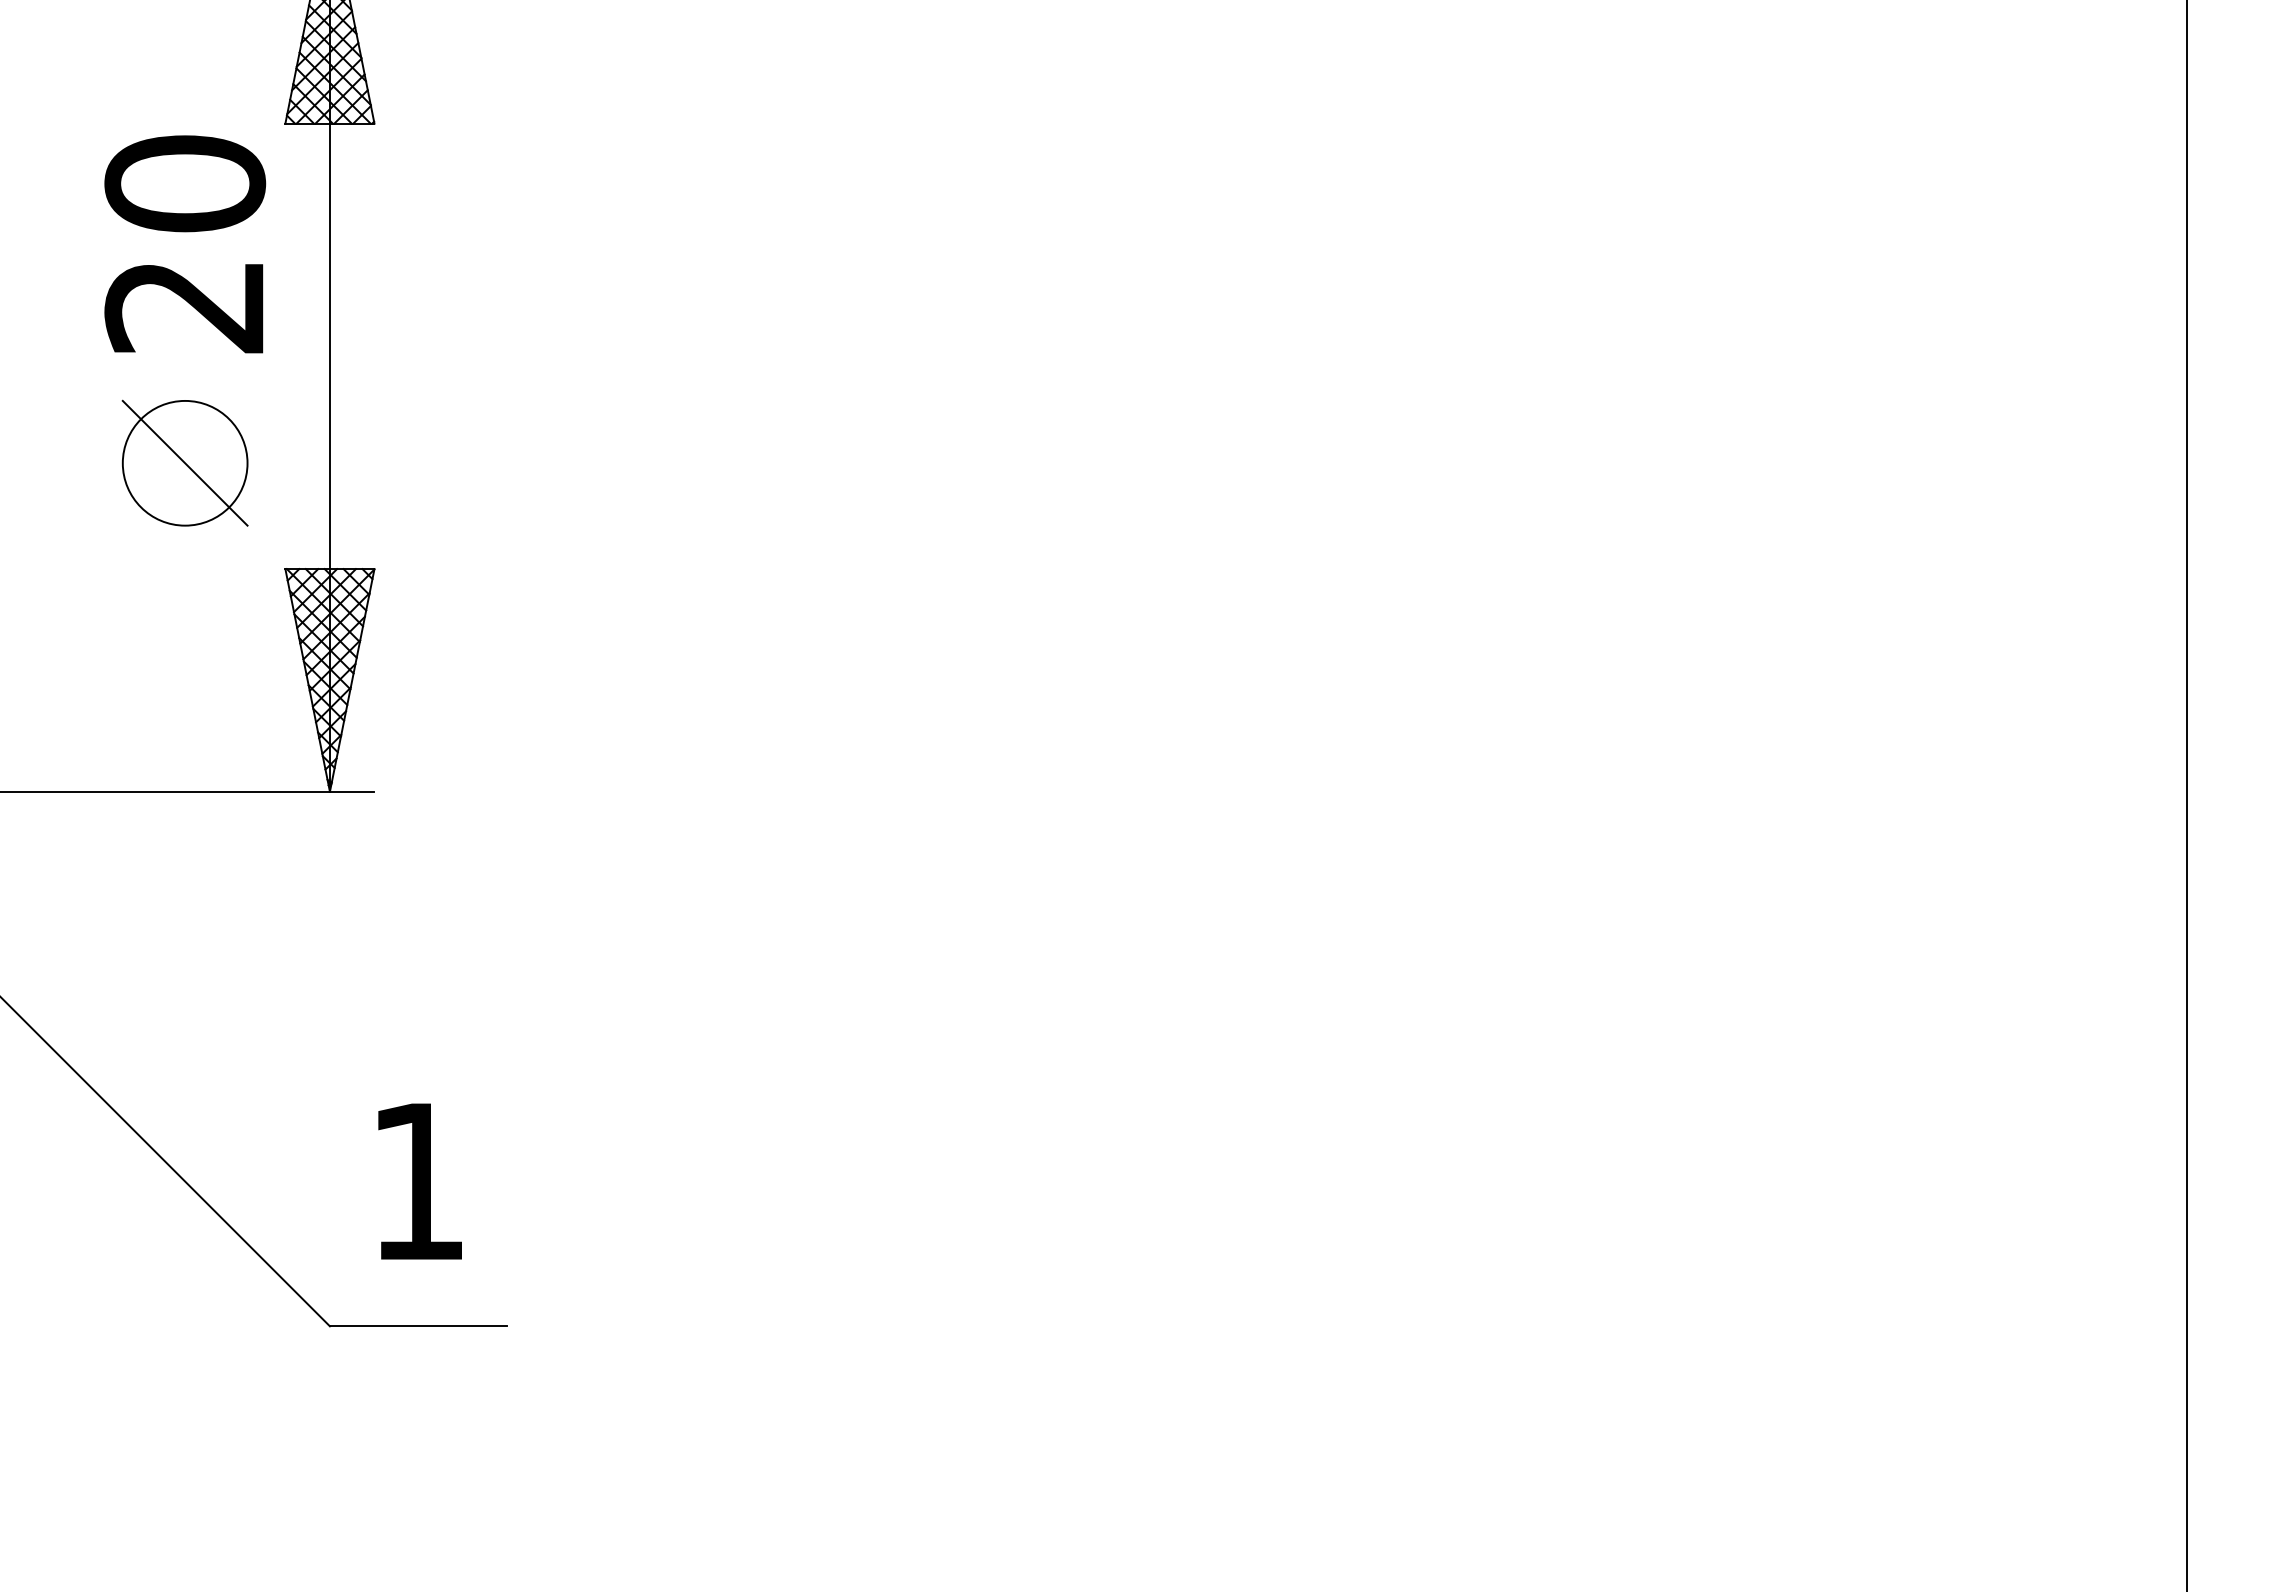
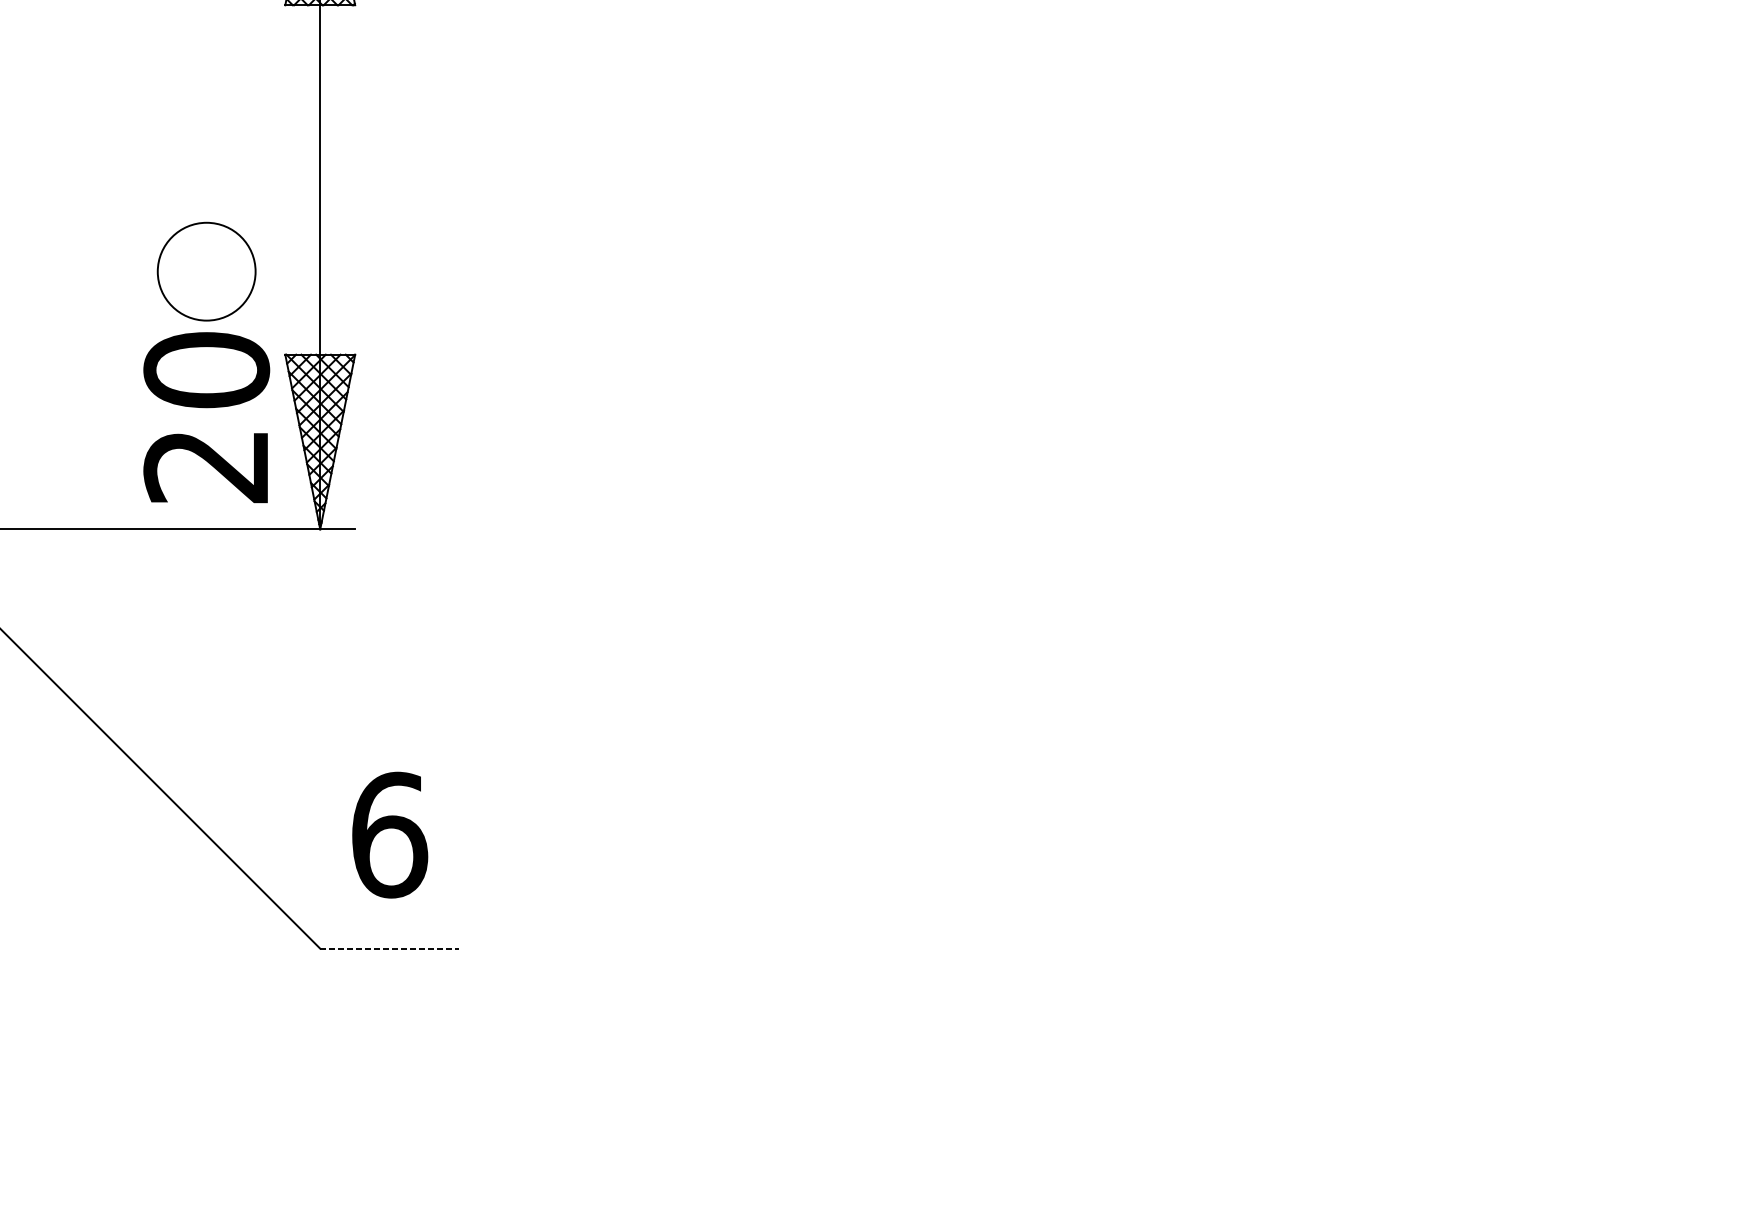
text: (185, 244) -> (206, 417), moved
line: (184, 462) -> (206, 271), removed
text: (418, 1181) -> (389, 835), 1 -> 6
line: (418, 1326) -> (389, 948), solid -> dashed

